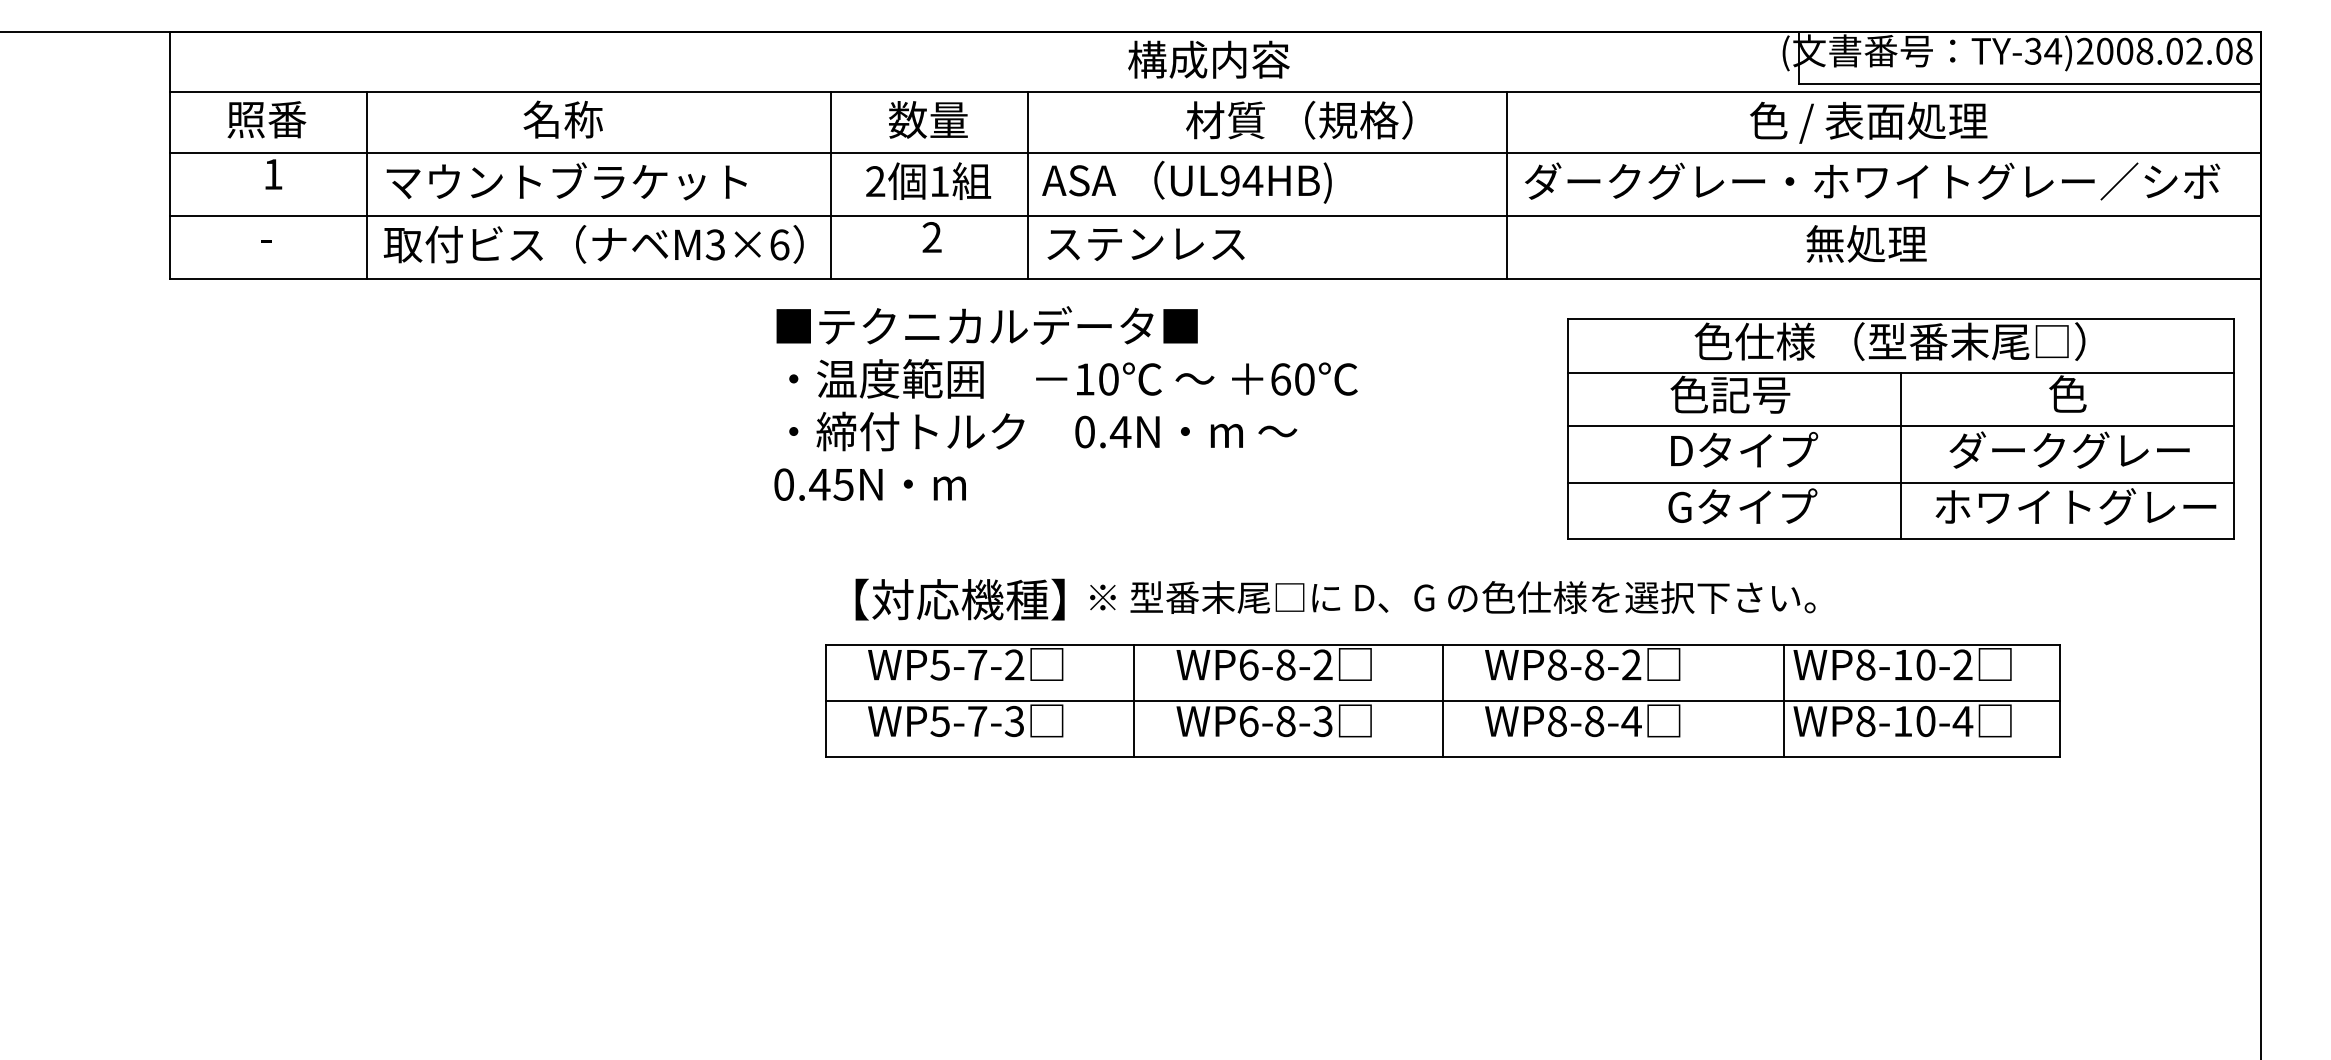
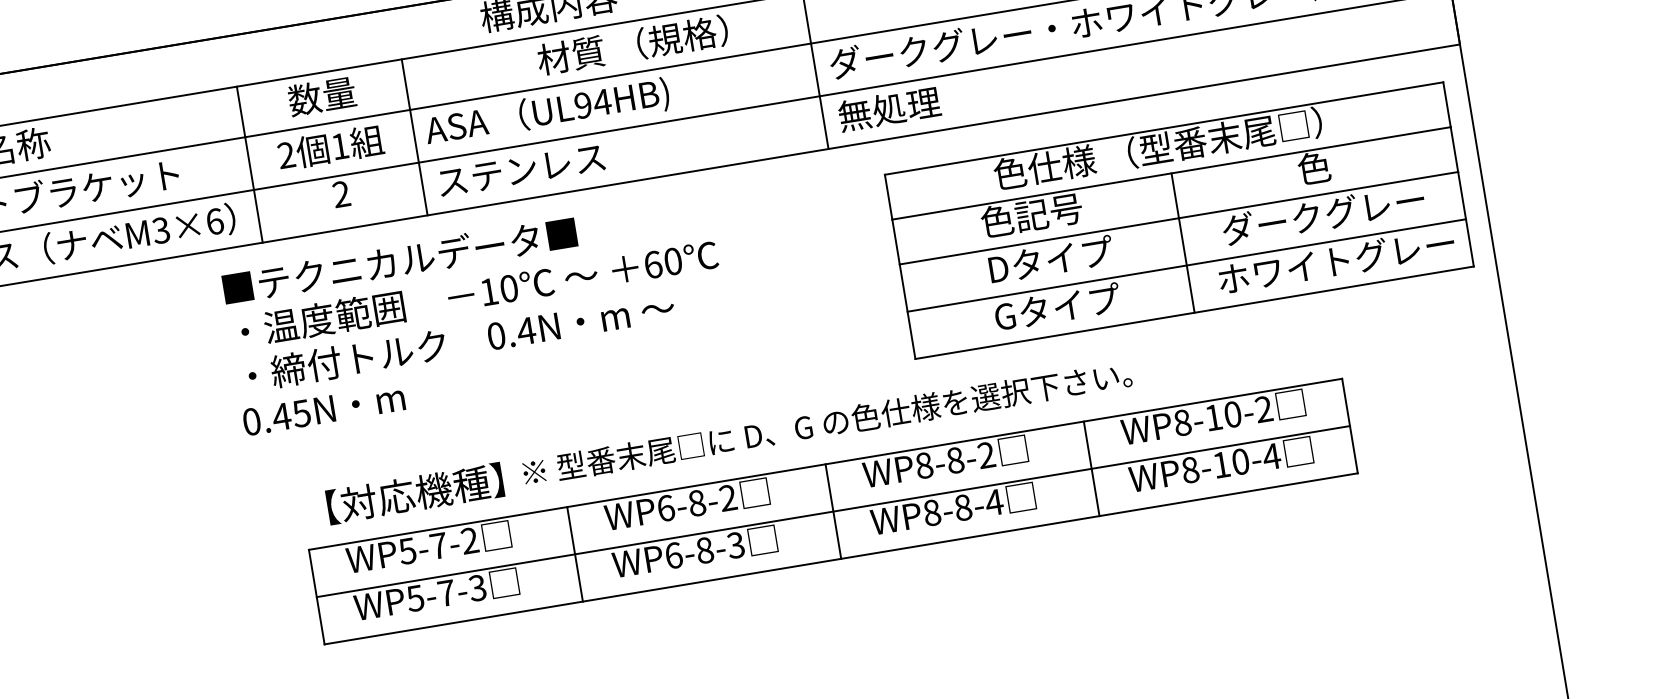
text: (1866, 243) -> (889, 108), moved
line: (1784, 700) -> (1091, 468), moved

